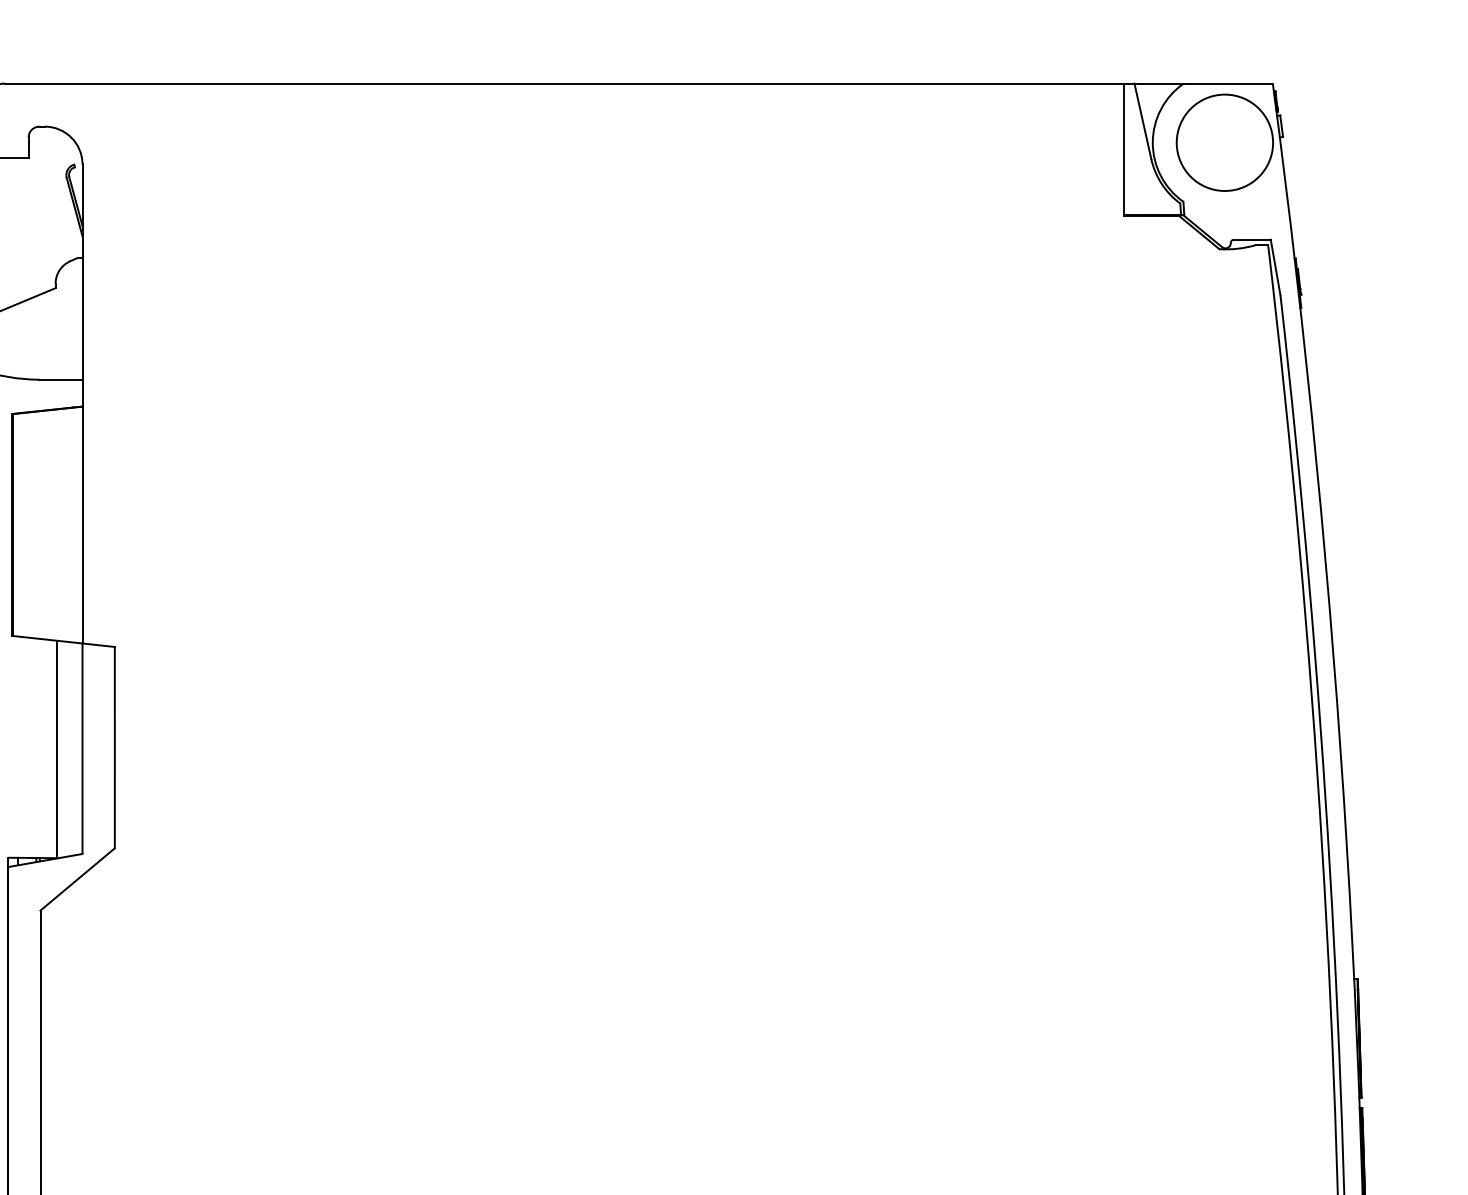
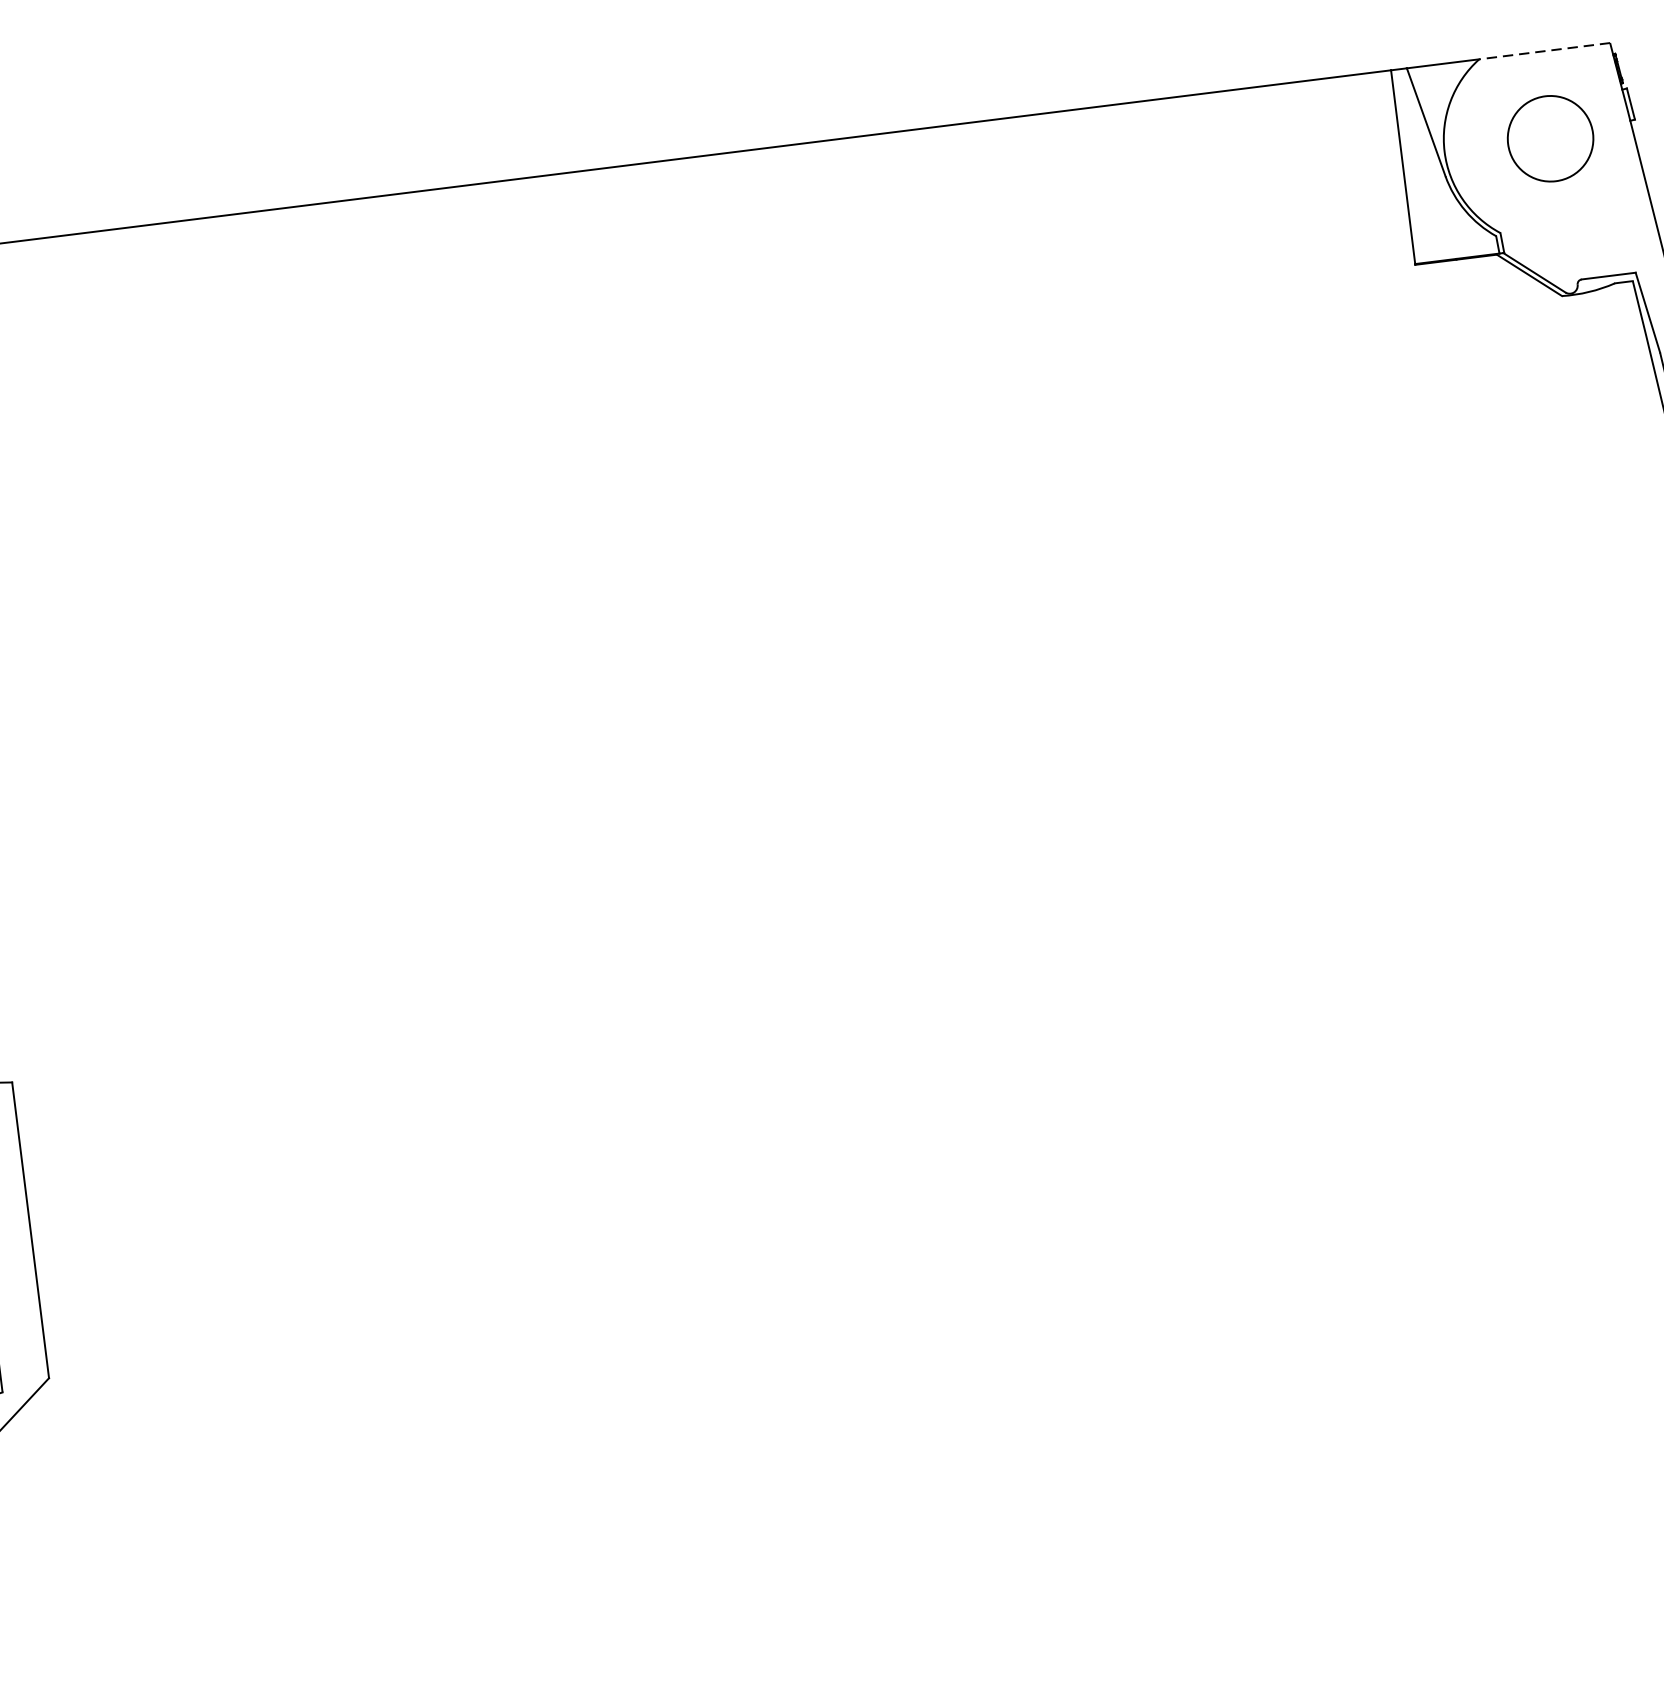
line: (1228, 83) -> (1545, 50), solid -> dashed
circle: (1224, 142) -> (1549, 138), size x0.6

